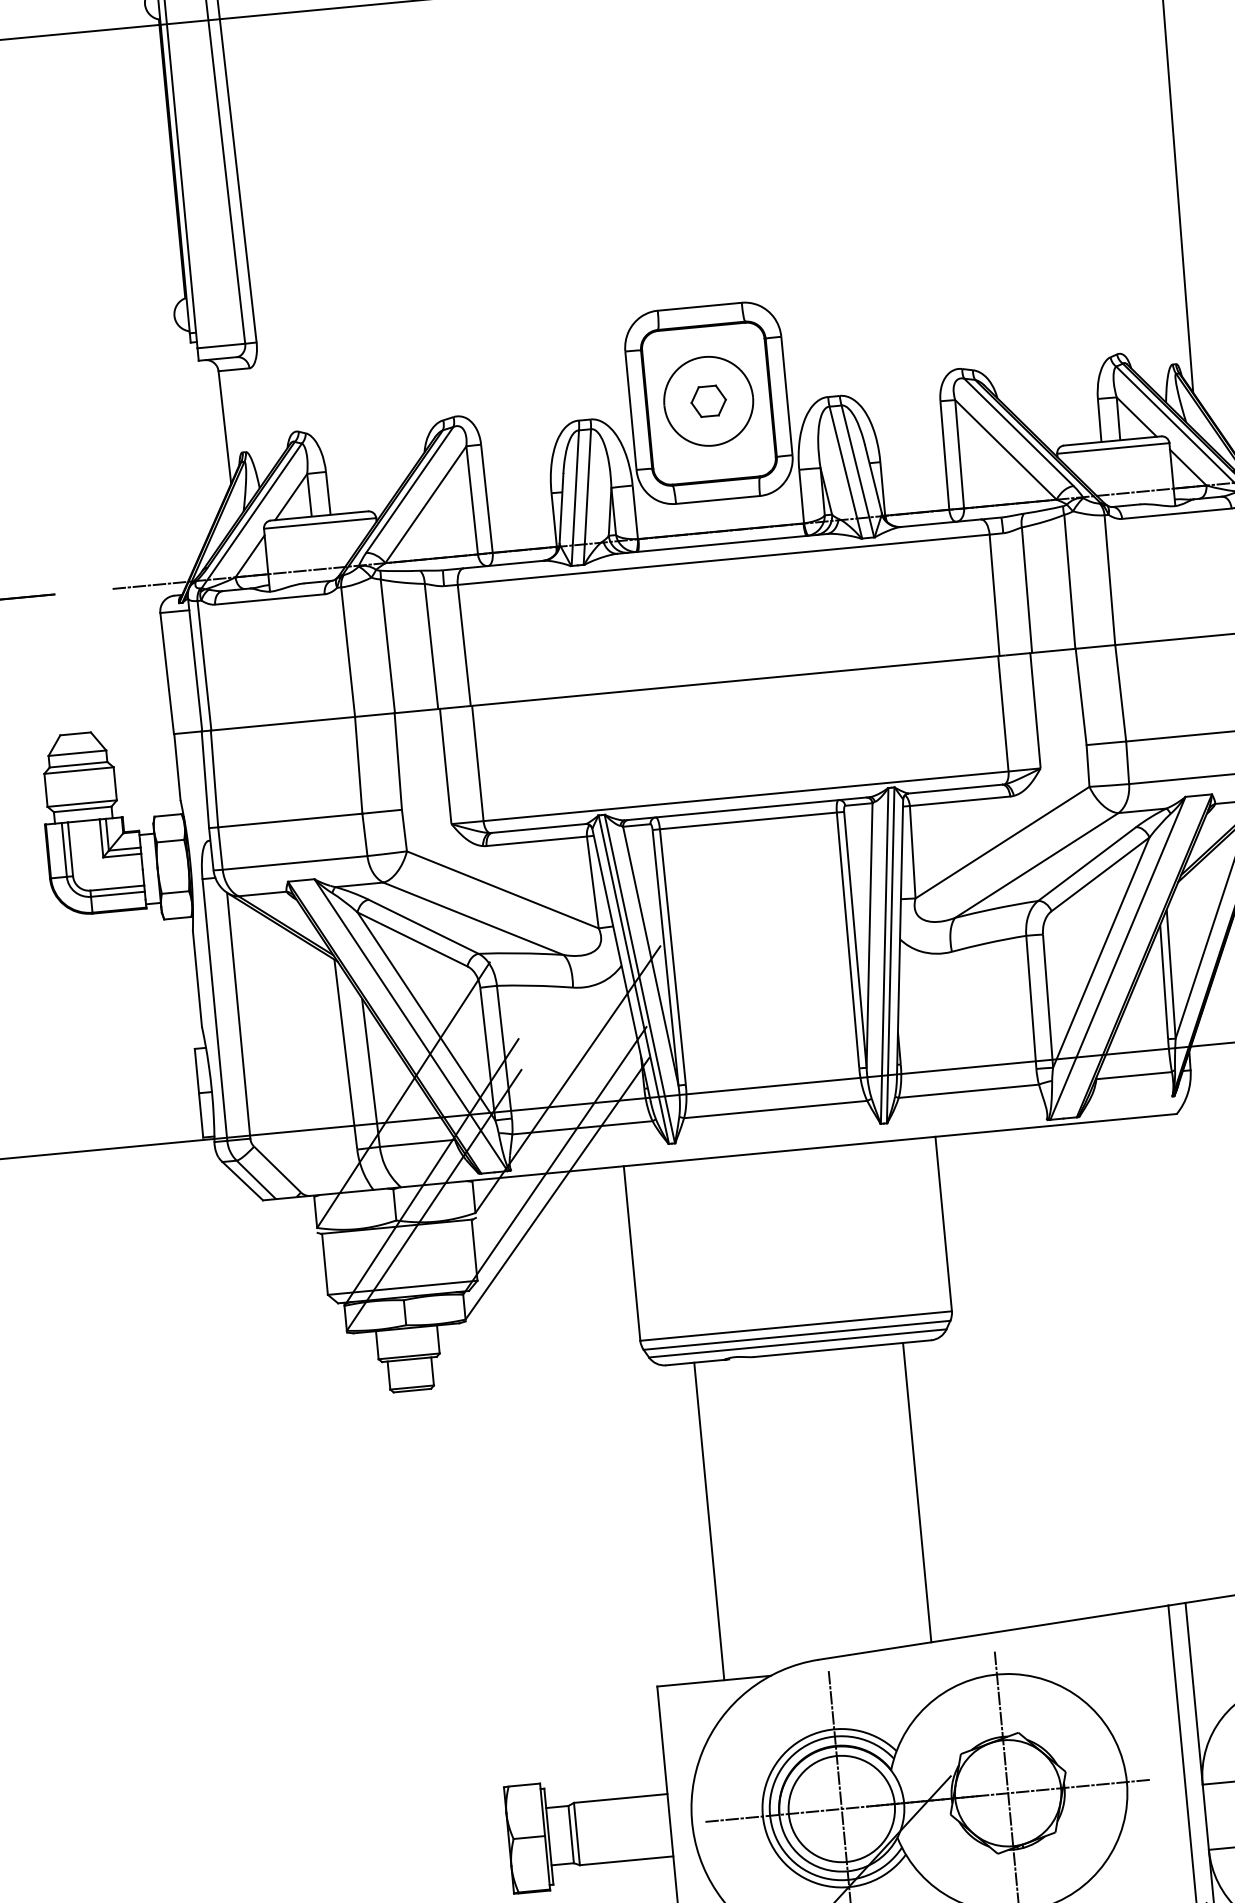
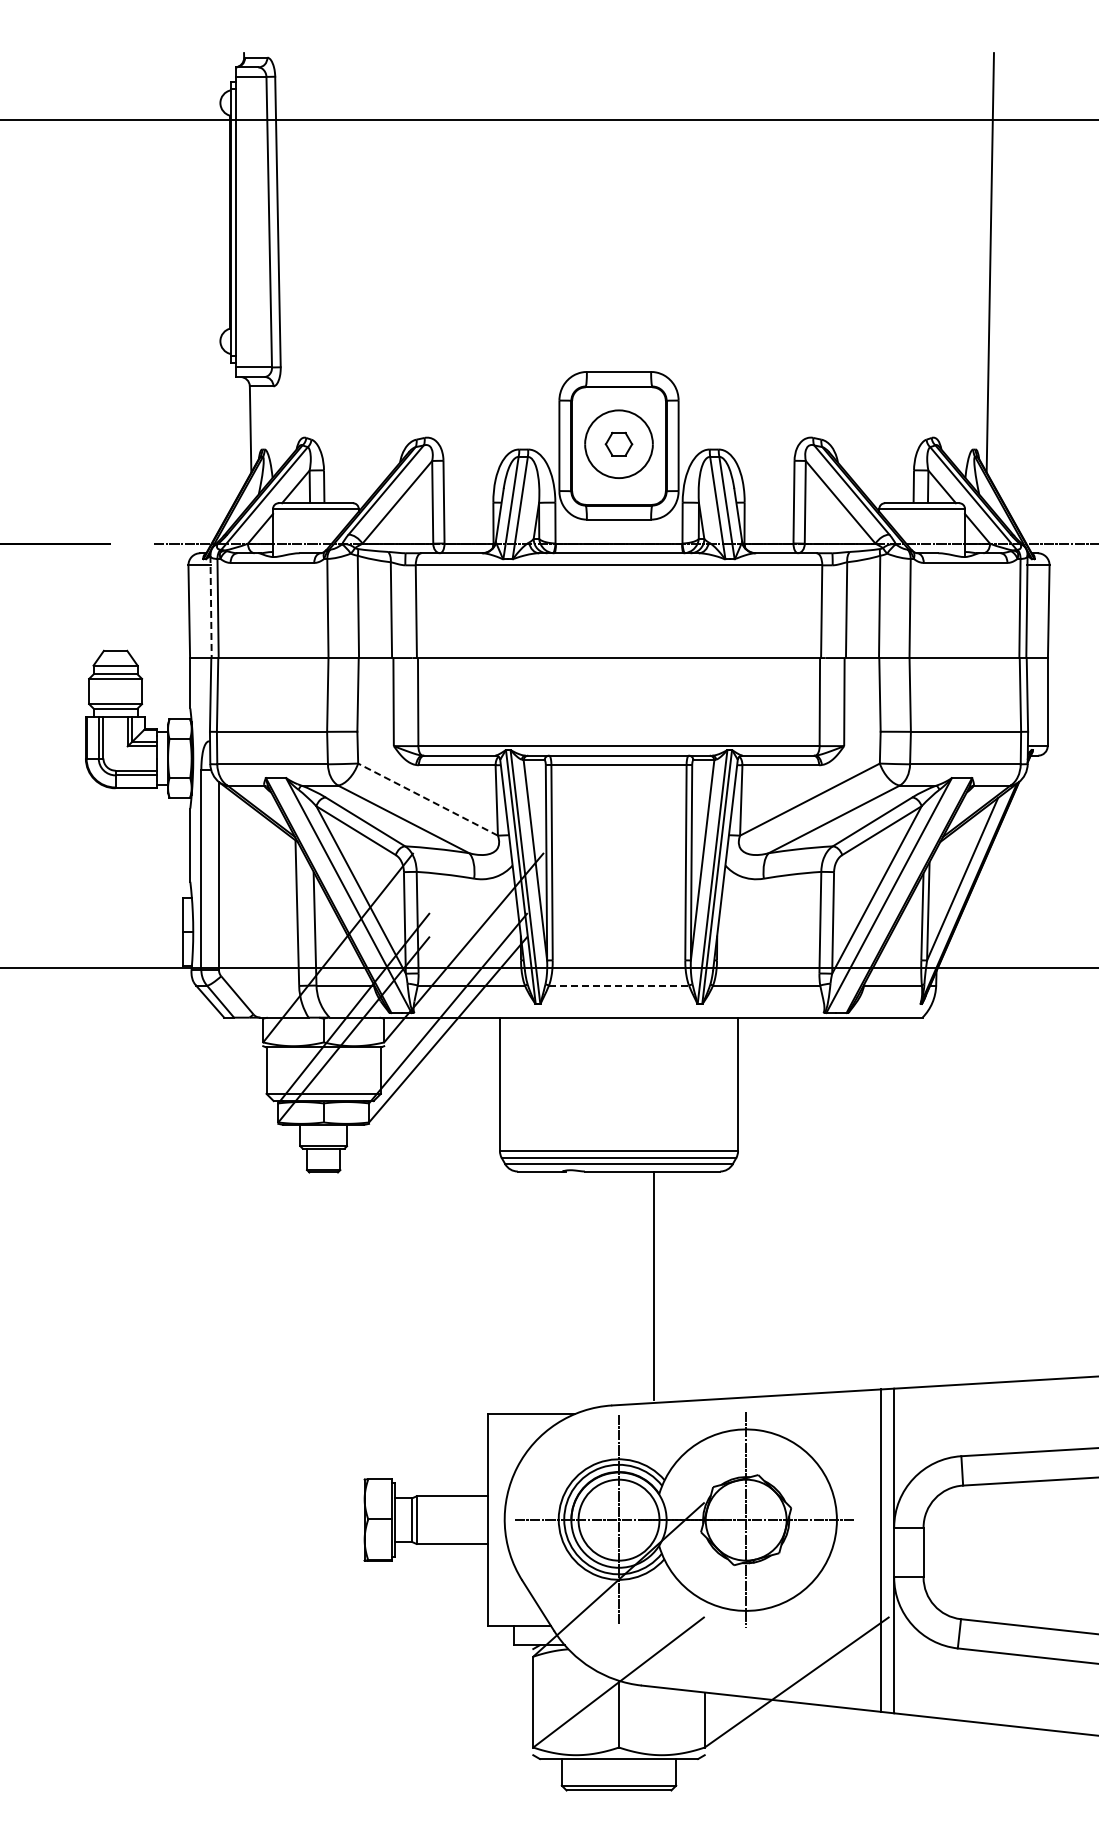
line: (195, 665) -> (211, 607), solid -> dashed
line: (503, 889) -> (428, 799), solid -> dashed
line: (776, 1109) -> (619, 985), solid -> dashed
line: (916, 1492) -> (653, 1285), moved
line: (709, 1520) -> (539, 1292), removed

